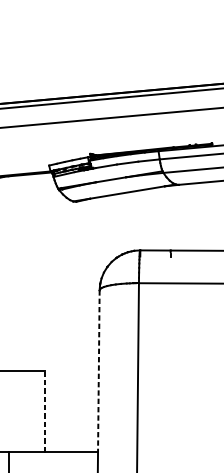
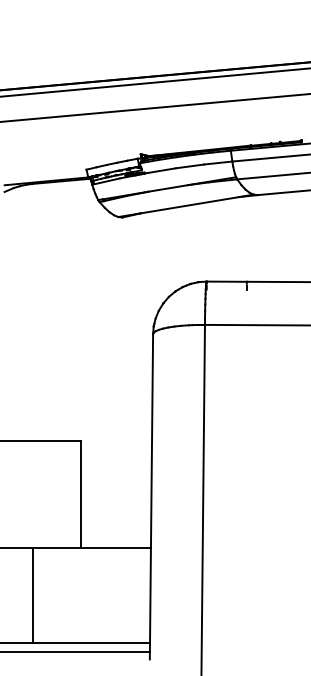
line: (99, 370) -> (152, 440), dashed -> solid
line: (45, 411) -> (81, 494), dashed -> solid

